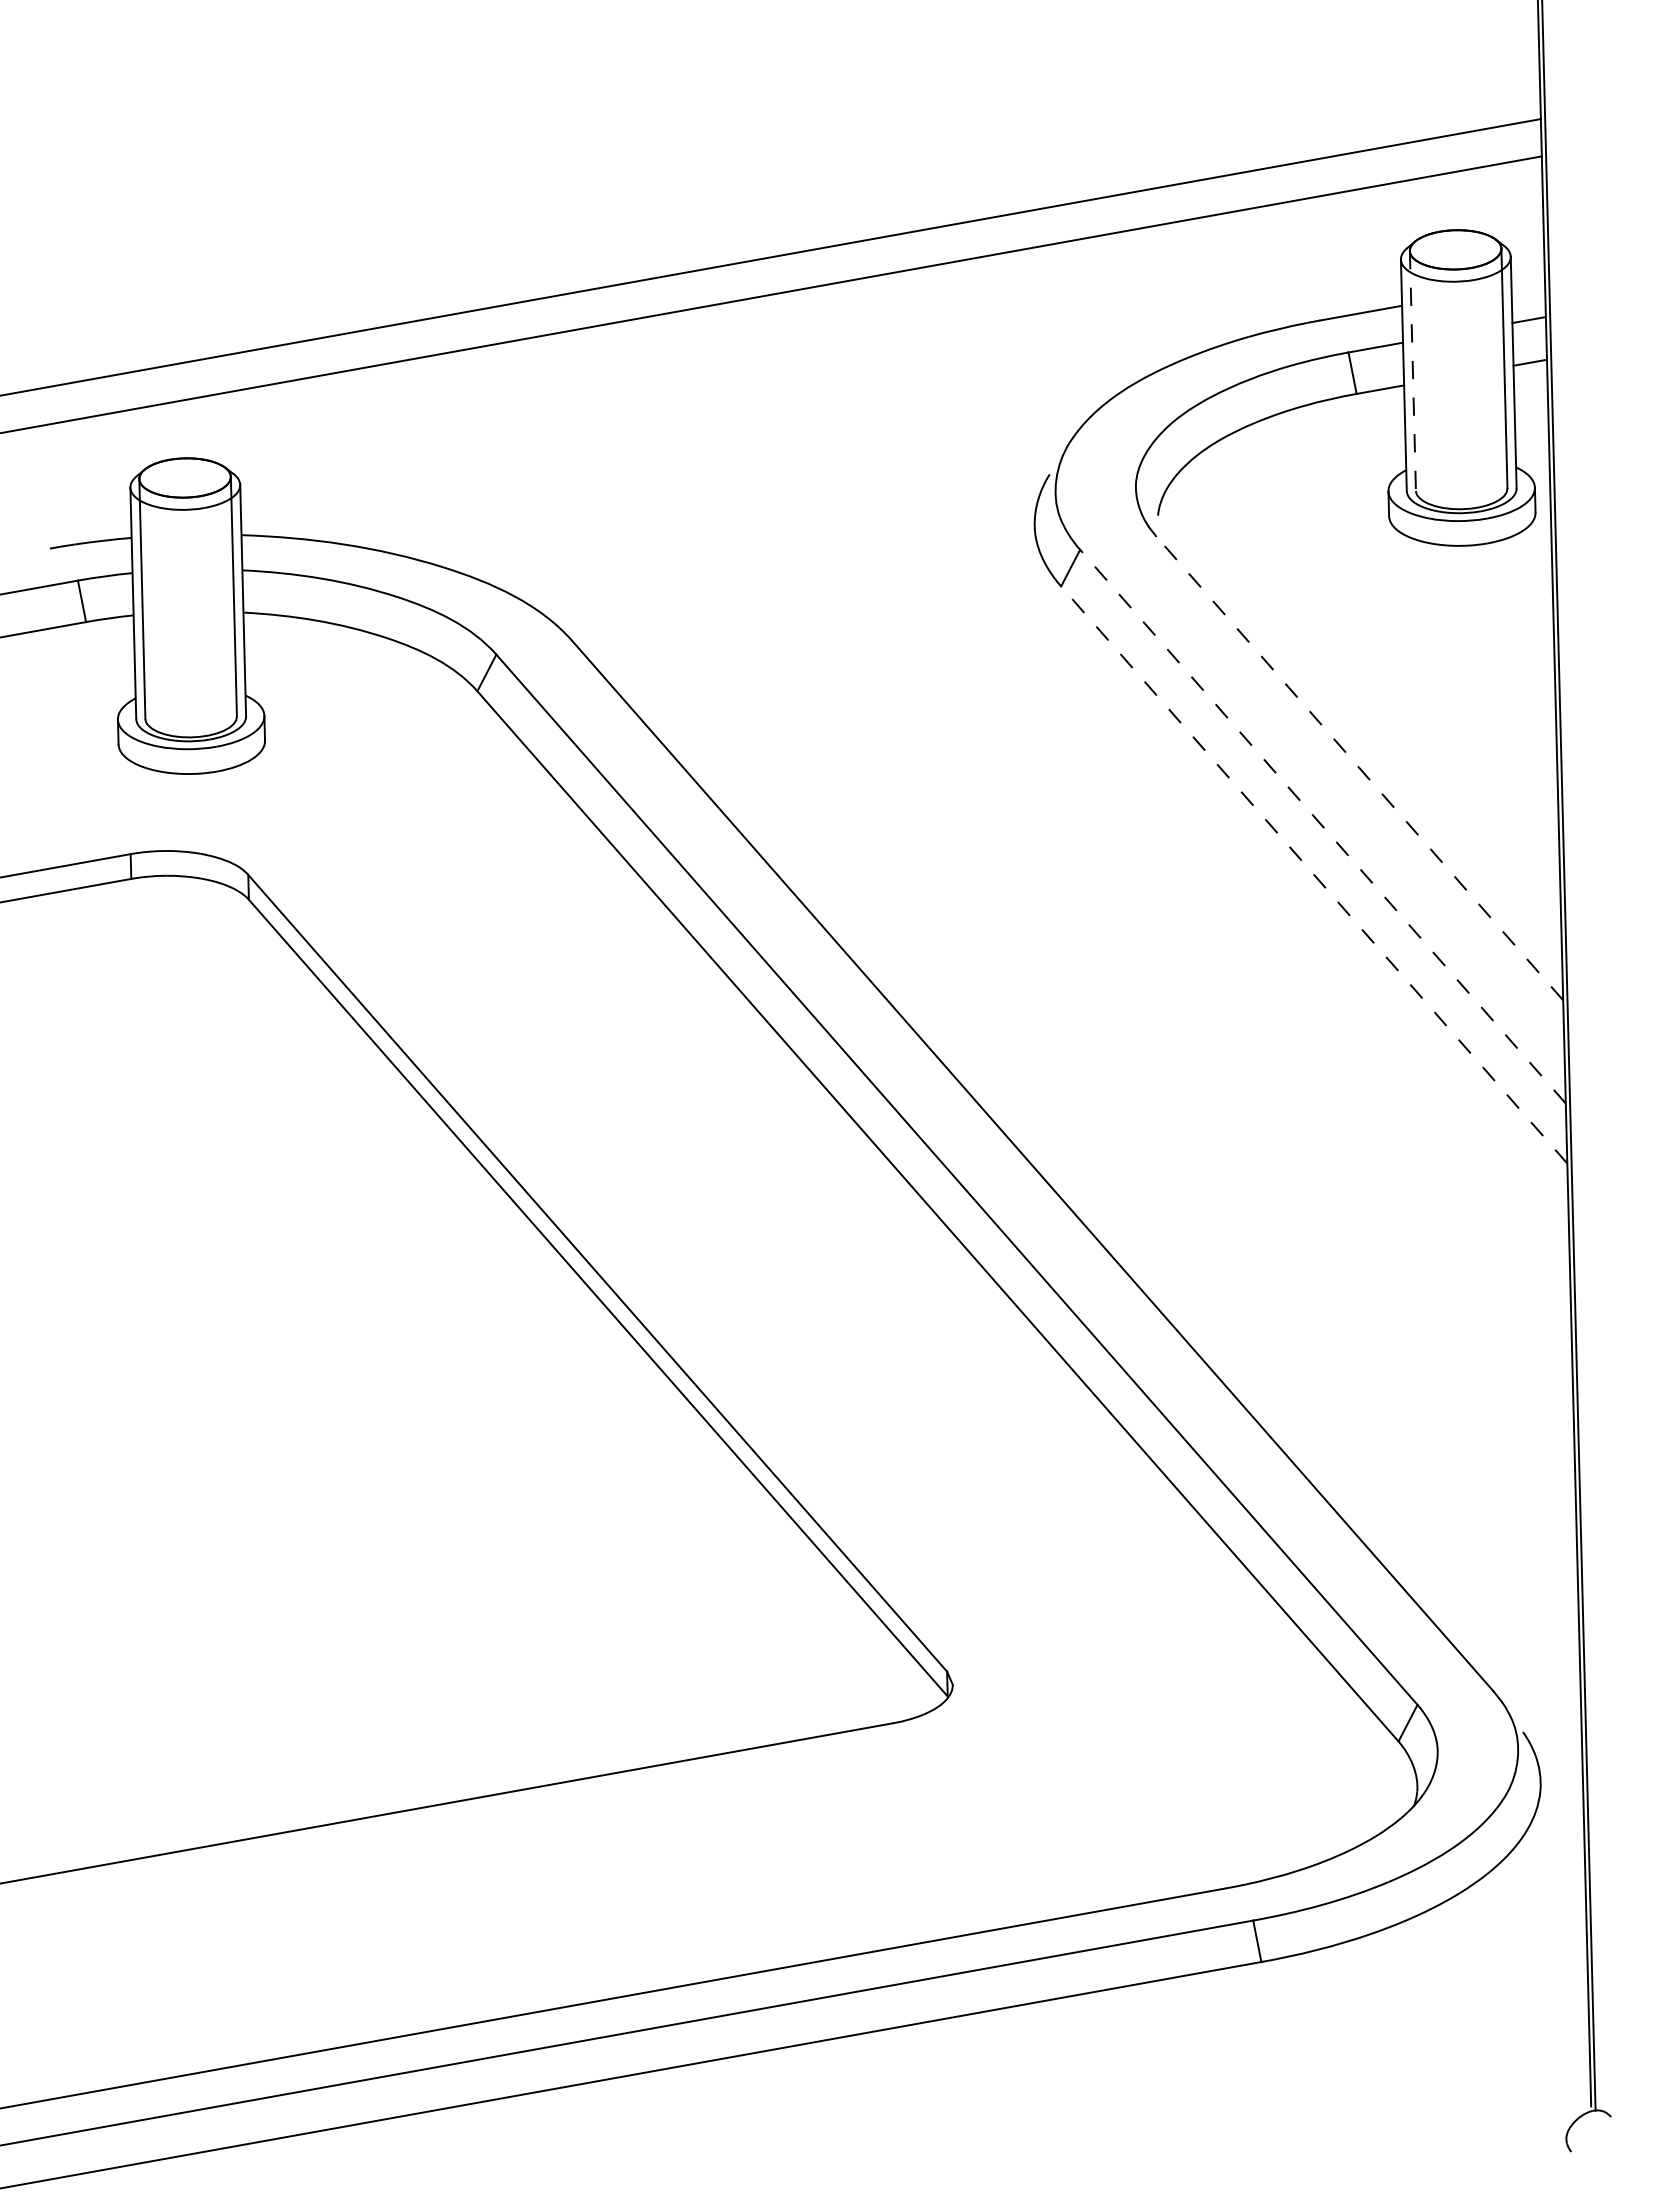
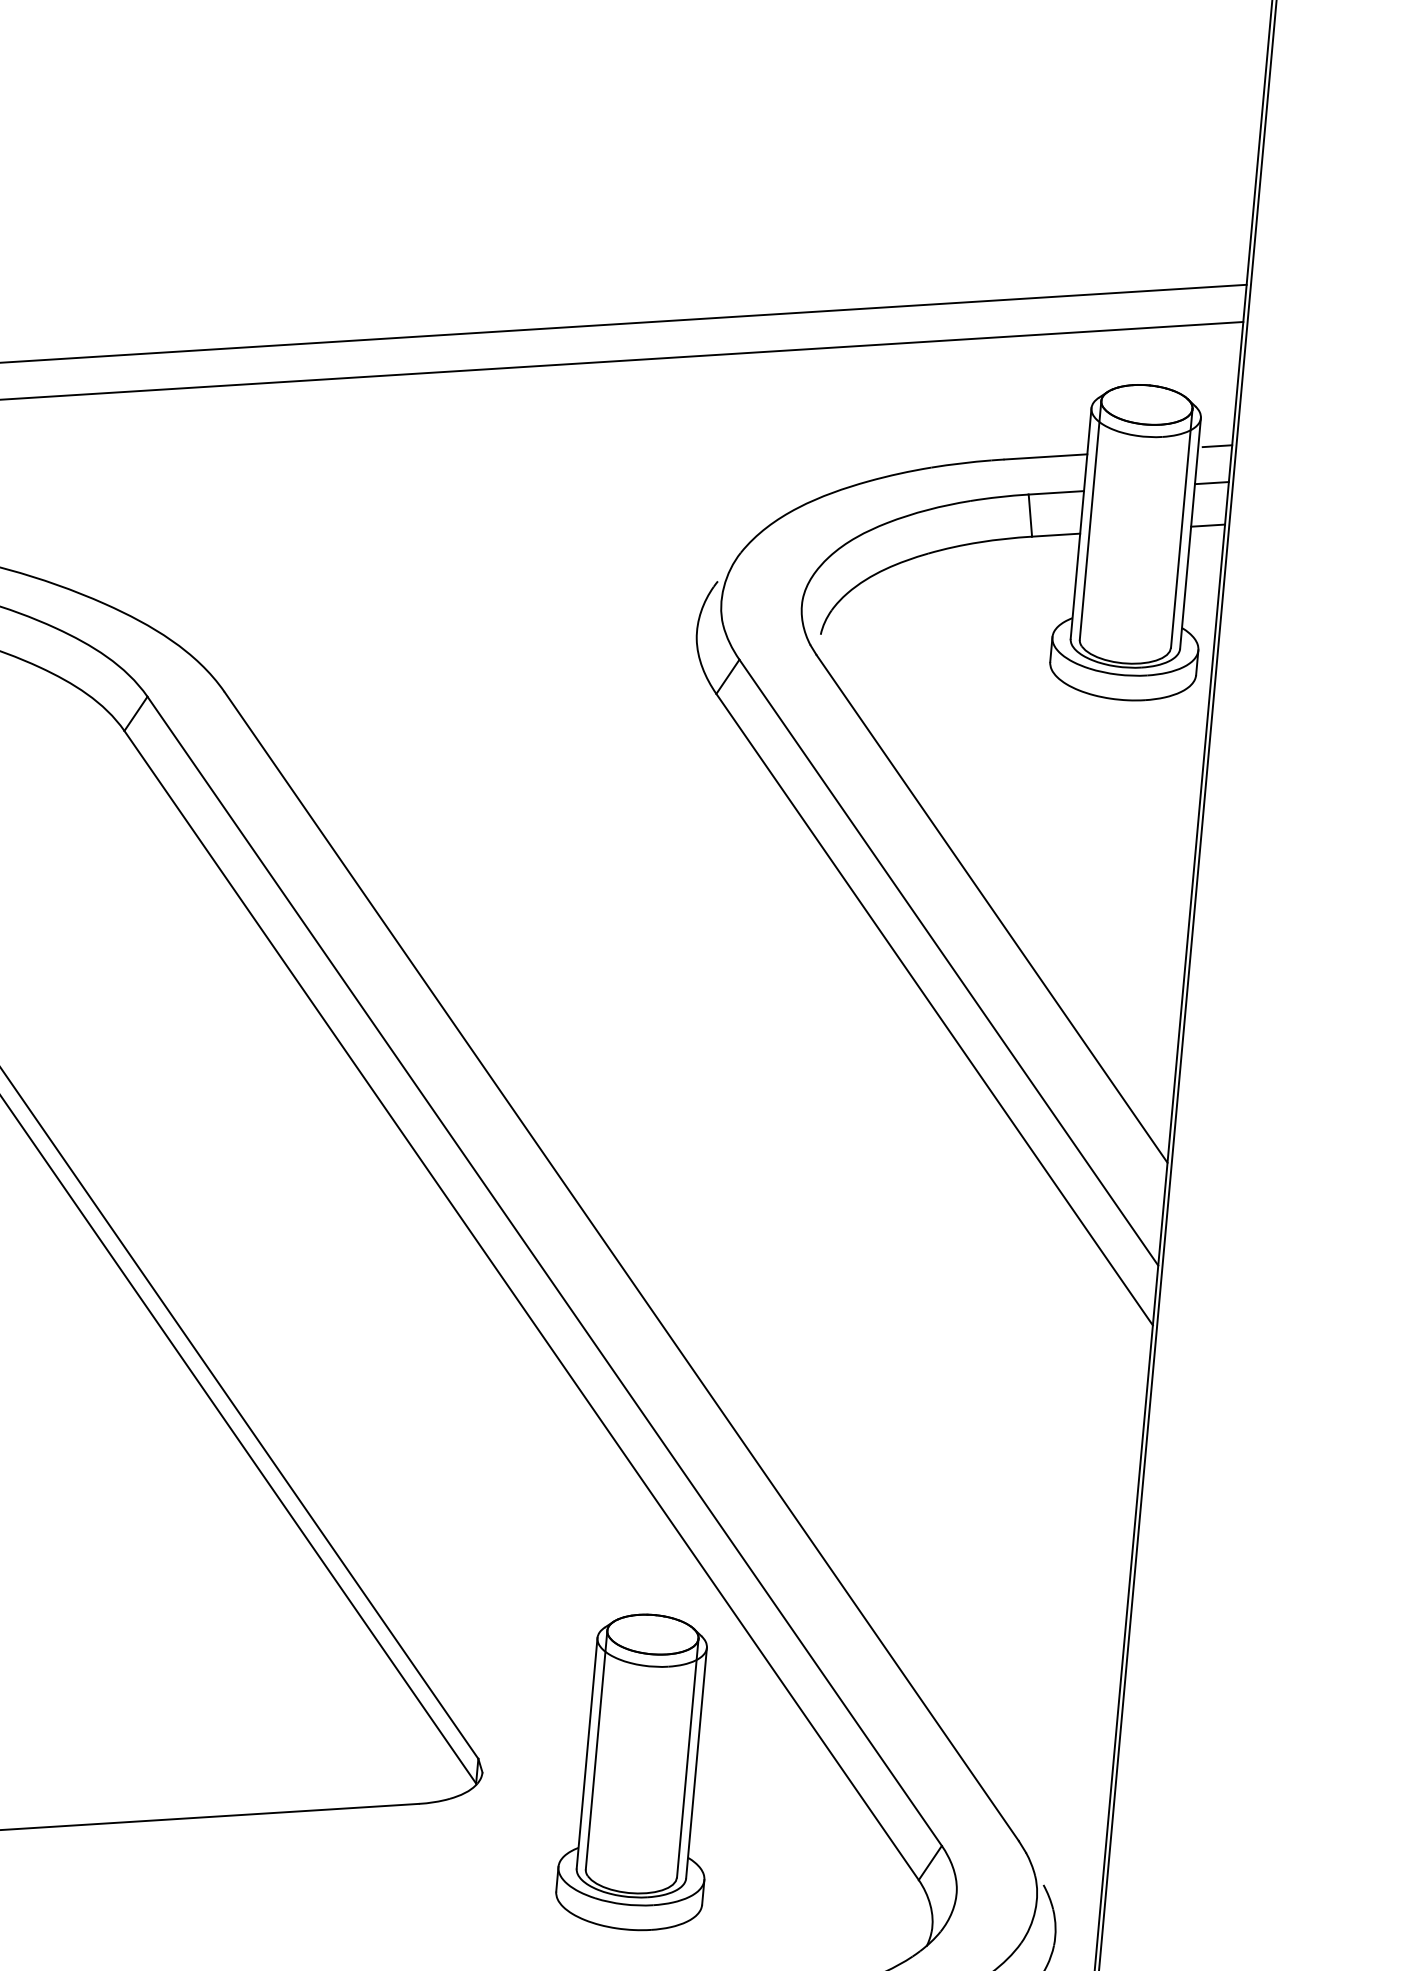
line: (1529, 282) -> (1216, 445), added
line: (1412, 370) -> (1090, 519), dashed -> solid
line: (1359, 768) -> (991, 909), dashed -> solid
line: (1322, 826) -> (948, 962), dashed -> solid
line: (1314, 875) -> (934, 1010), dashed -> solid
part: (1112, 1666) -> (643, 1772), added

